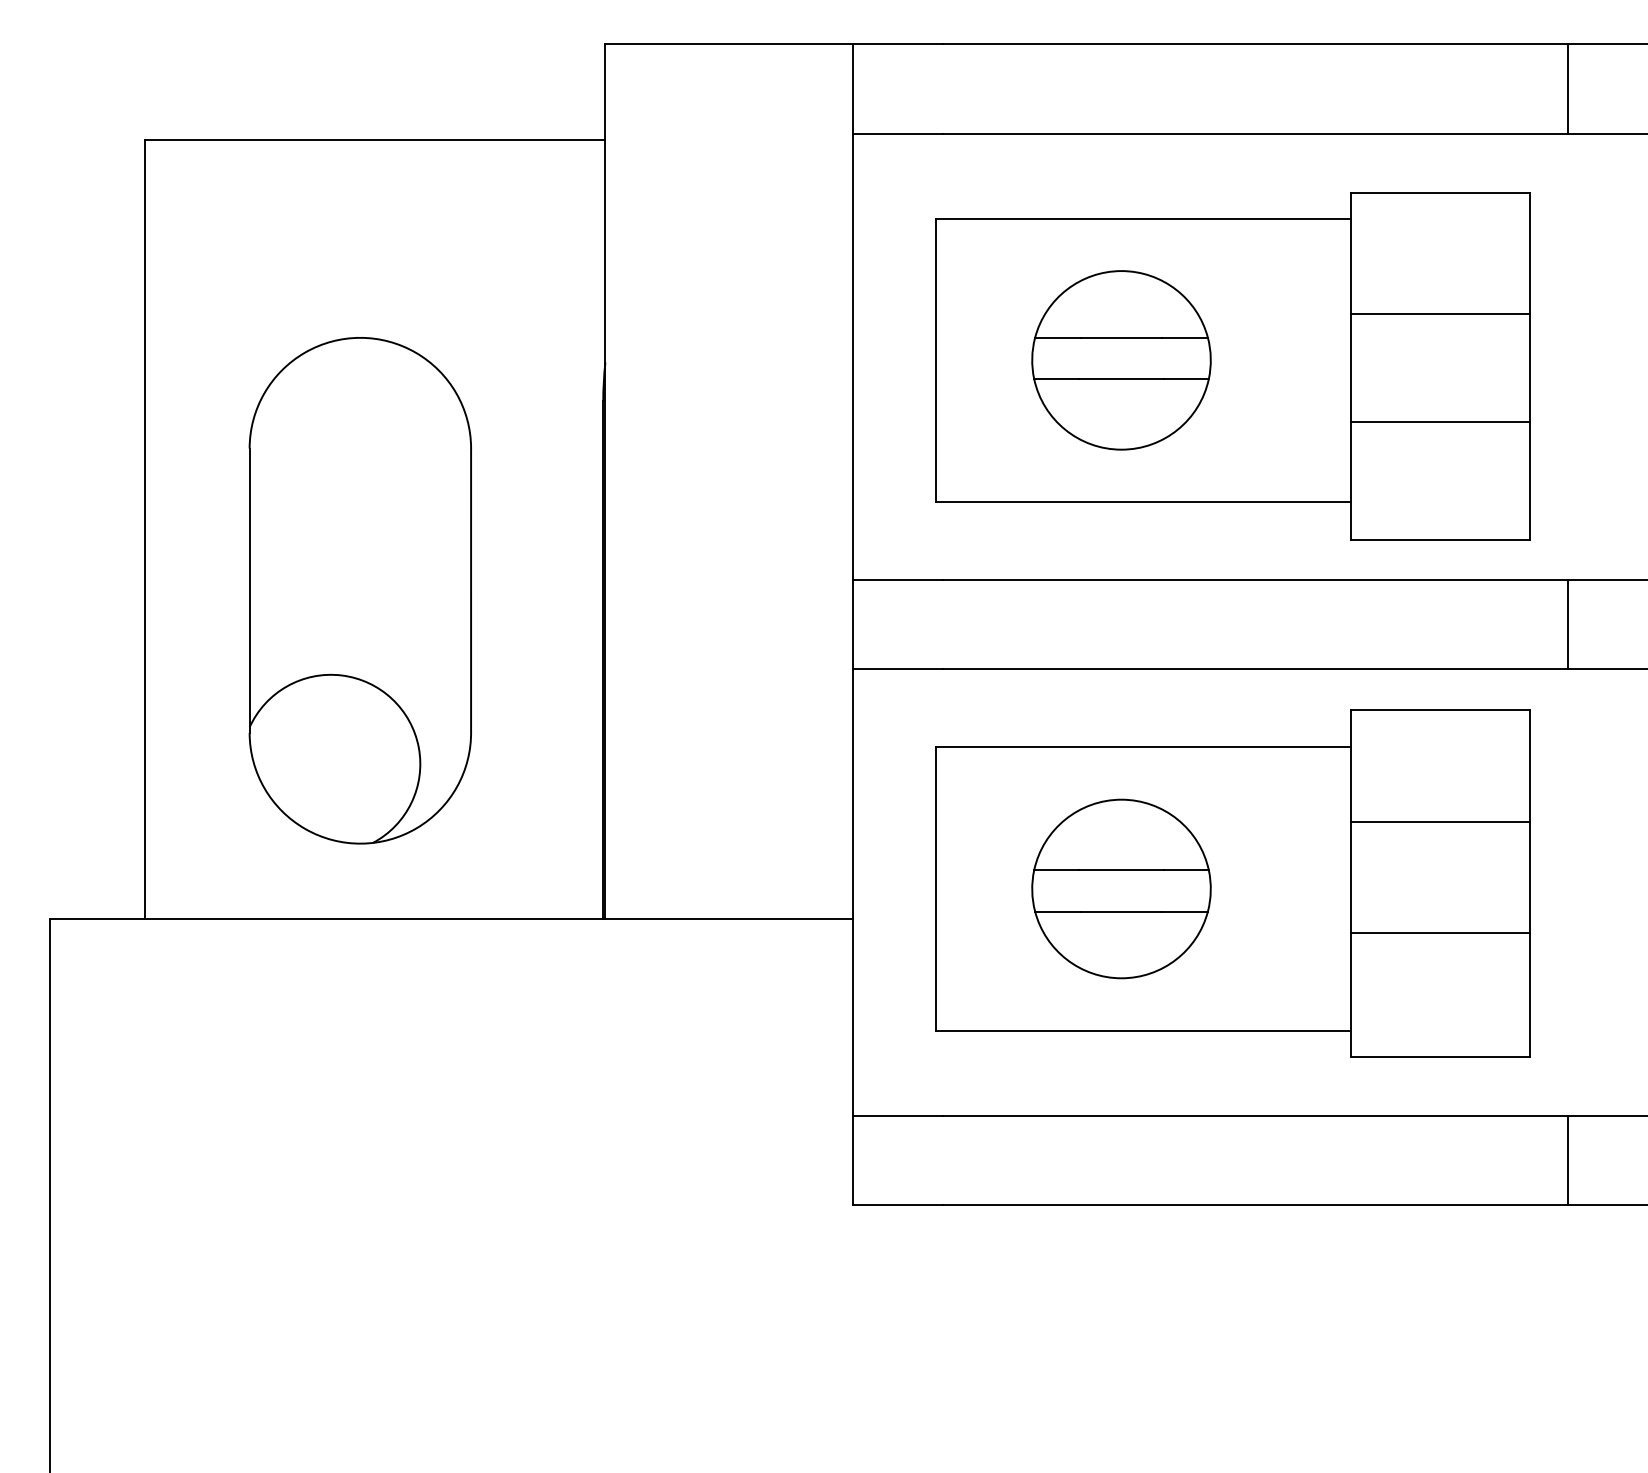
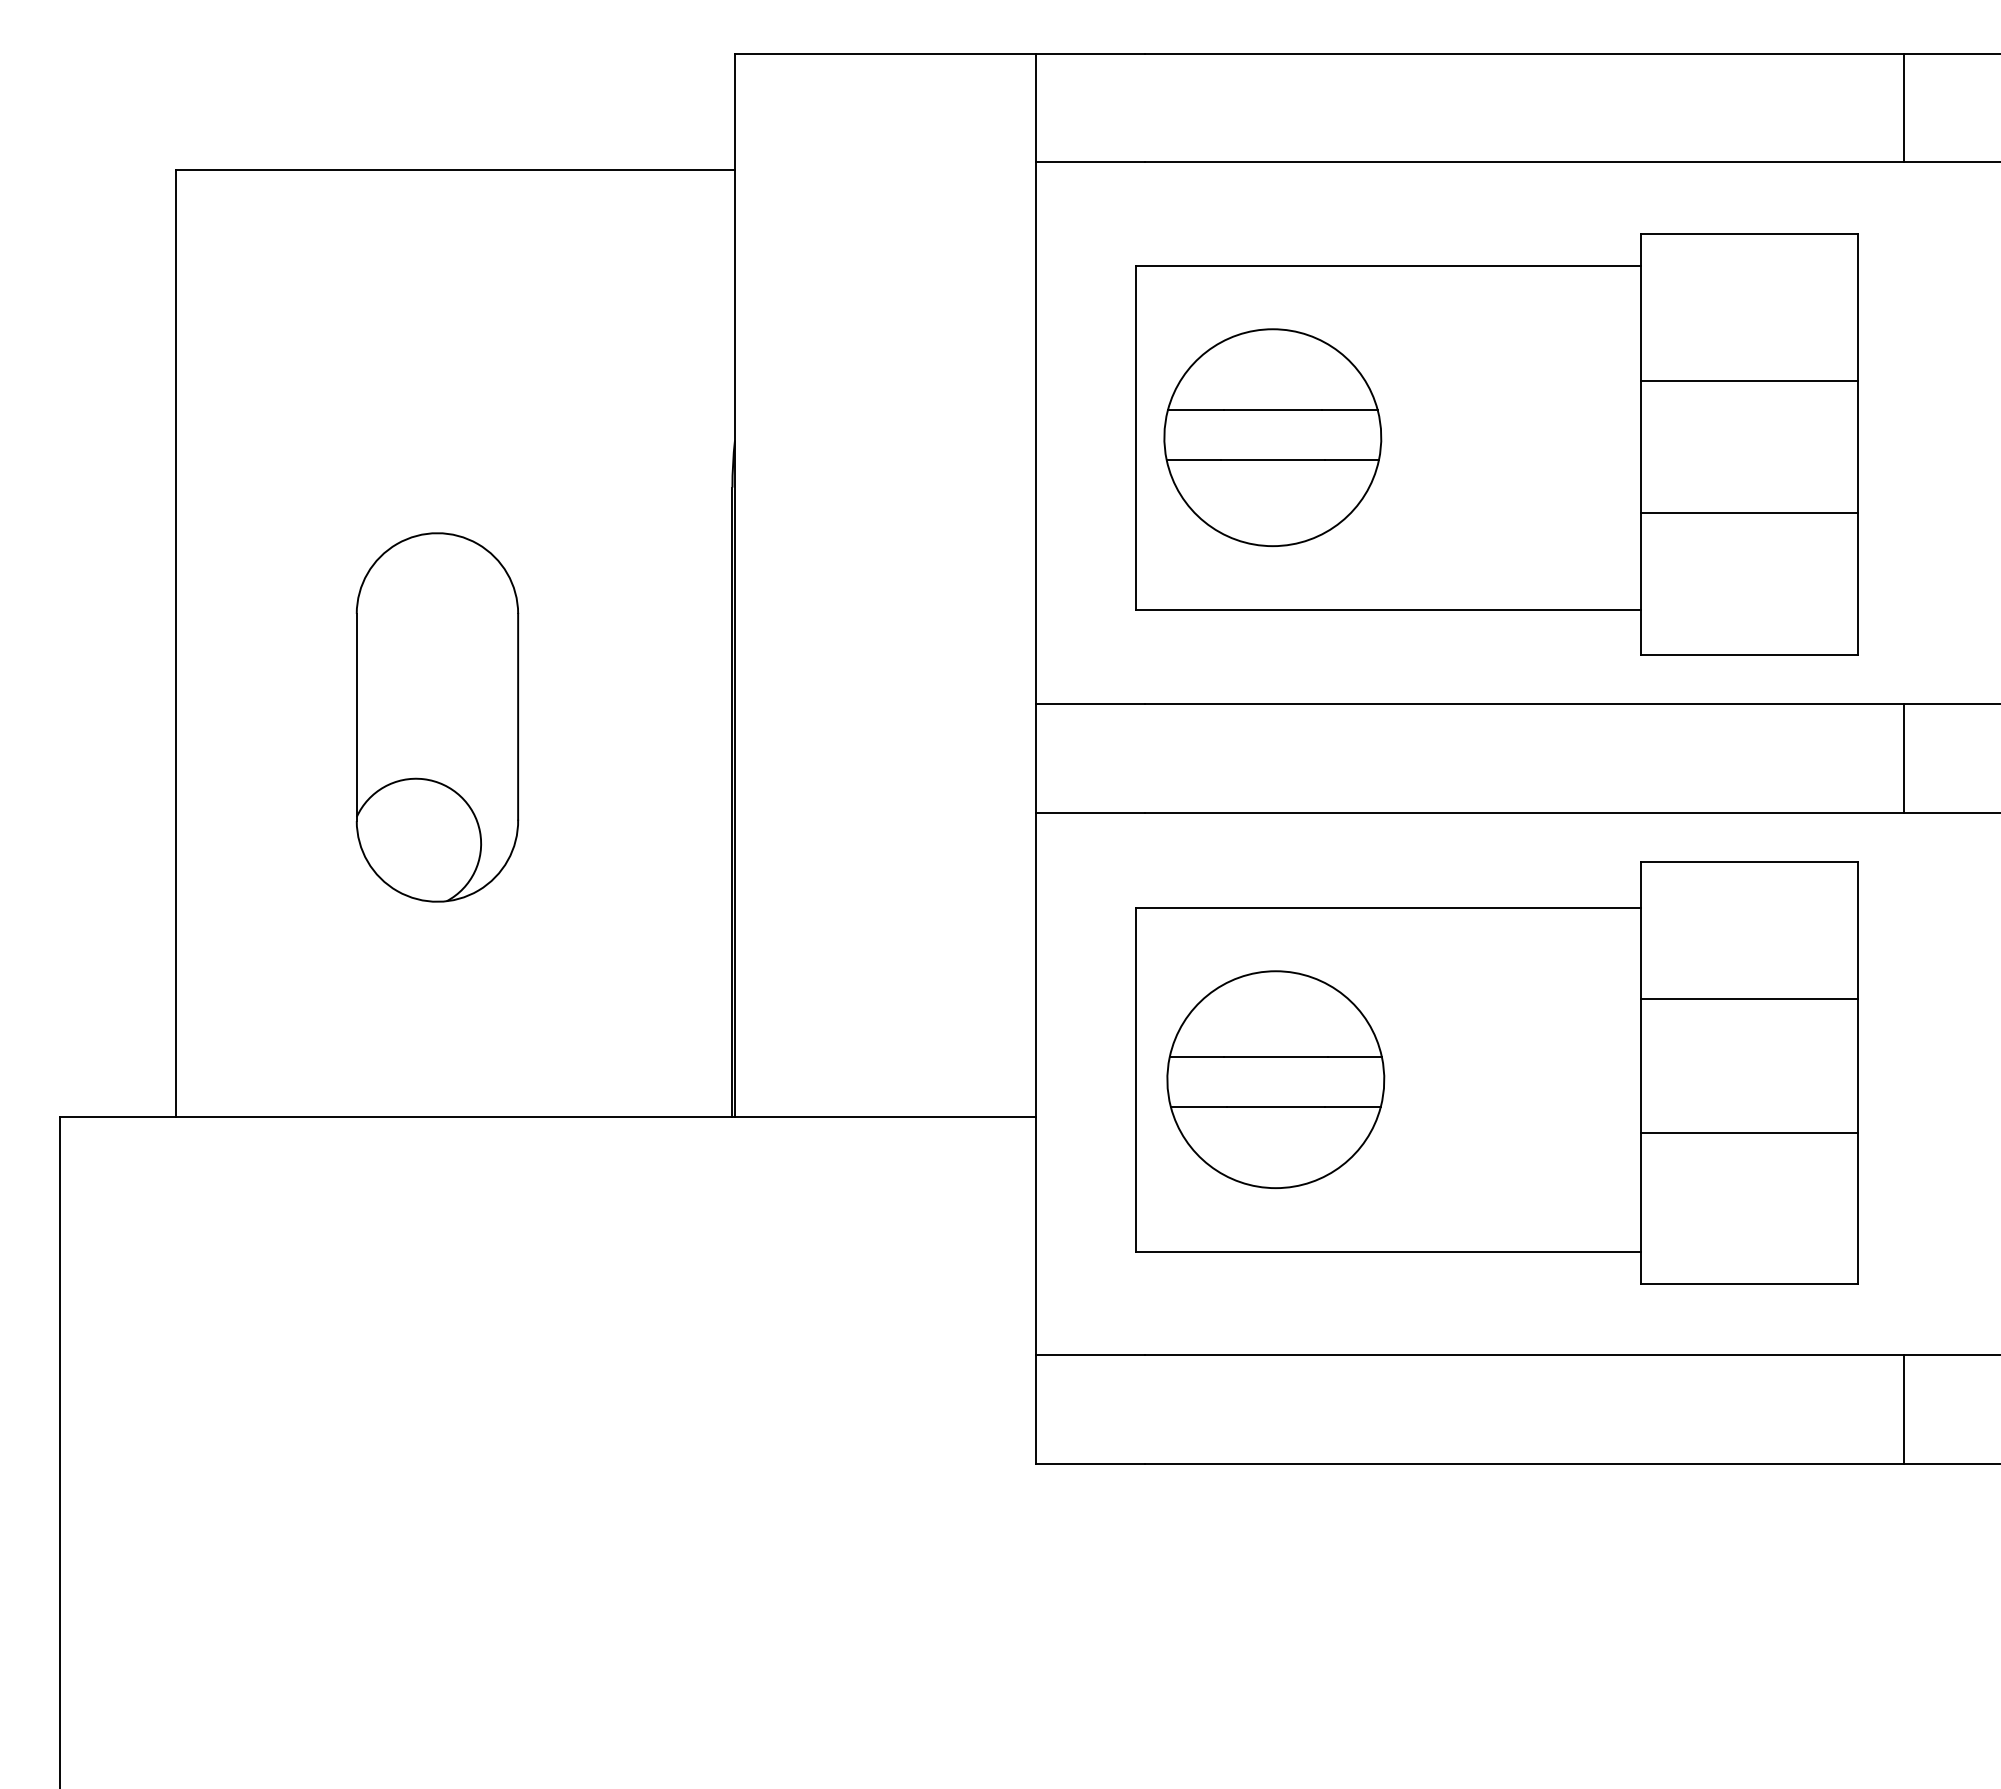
part: (1121, 360) -> (1272, 437), moved
part: (360, 590) -> (437, 717), size x0.6
part: (1121, 888) -> (1275, 1079), moved

